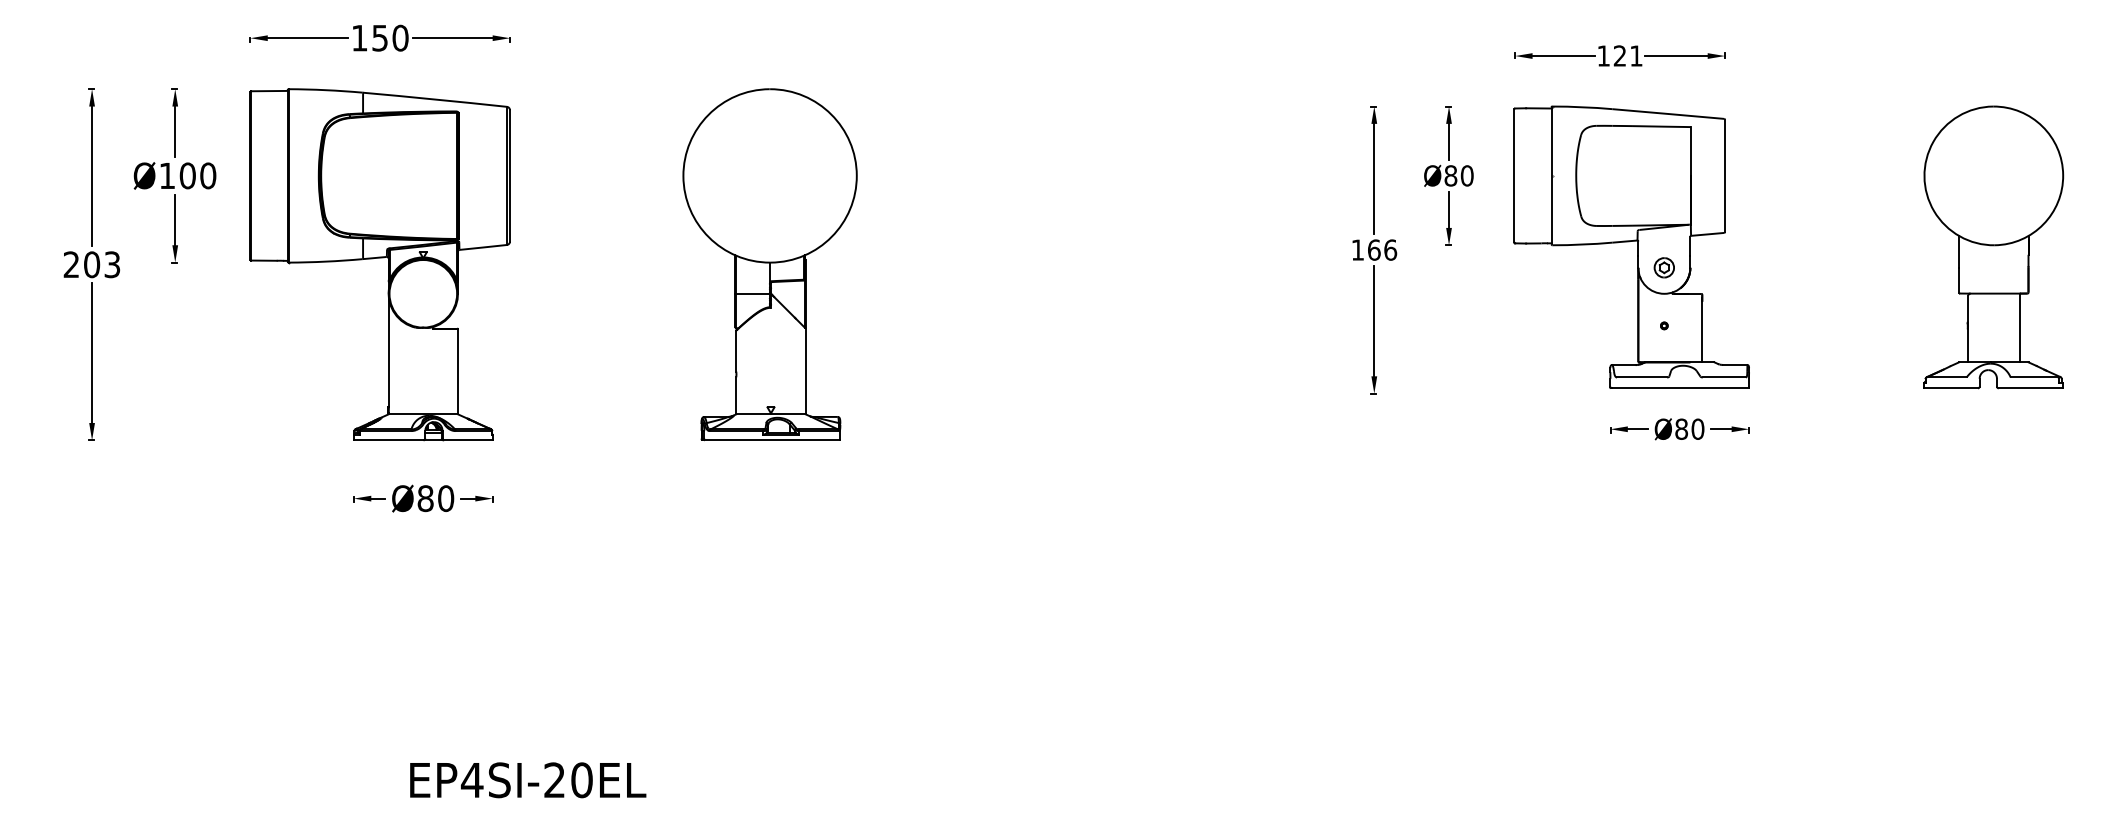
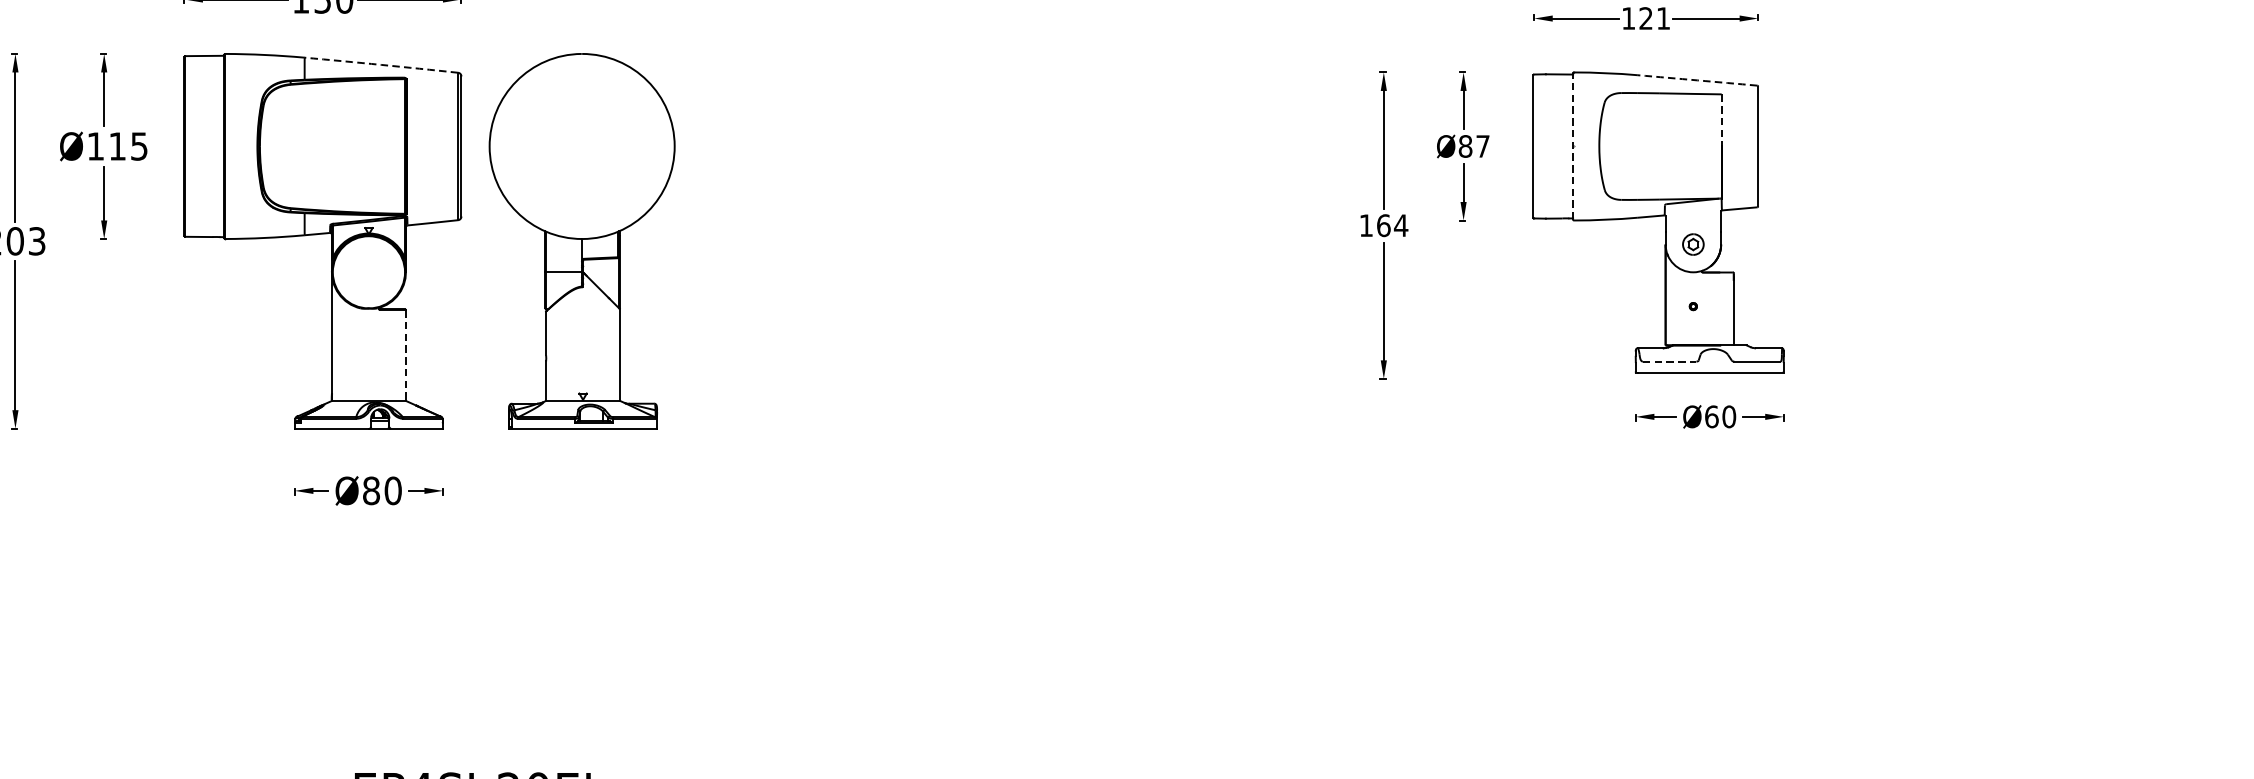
arc: (434, 99) -> (380, 64), solid -> dashed
arc: (1668, 114) -> (1697, 80), solid -> dashed
line: (1690, 151) -> (1721, 120), solid -> dashed
text: (197, 175) -> (127, 146), Ø100 -> Ø115
text: (1466, 175) -> (1482, 146), Ø80 -> Ø87
line: (1551, 175) -> (1572, 146), solid -> dashed
part: (1993, 247) -> (2044, 222), removed
text: (1390, 249) -> (1401, 225), 166 -> 164
part: (769, 264) -> (581, 241), moved
line: (457, 371) -> (405, 355), solid -> dashed
line: (1642, 377) -> (1670, 361), solid -> dashed
text: (1681, 428) -> (1711, 416), Ø80 -> Ø60

